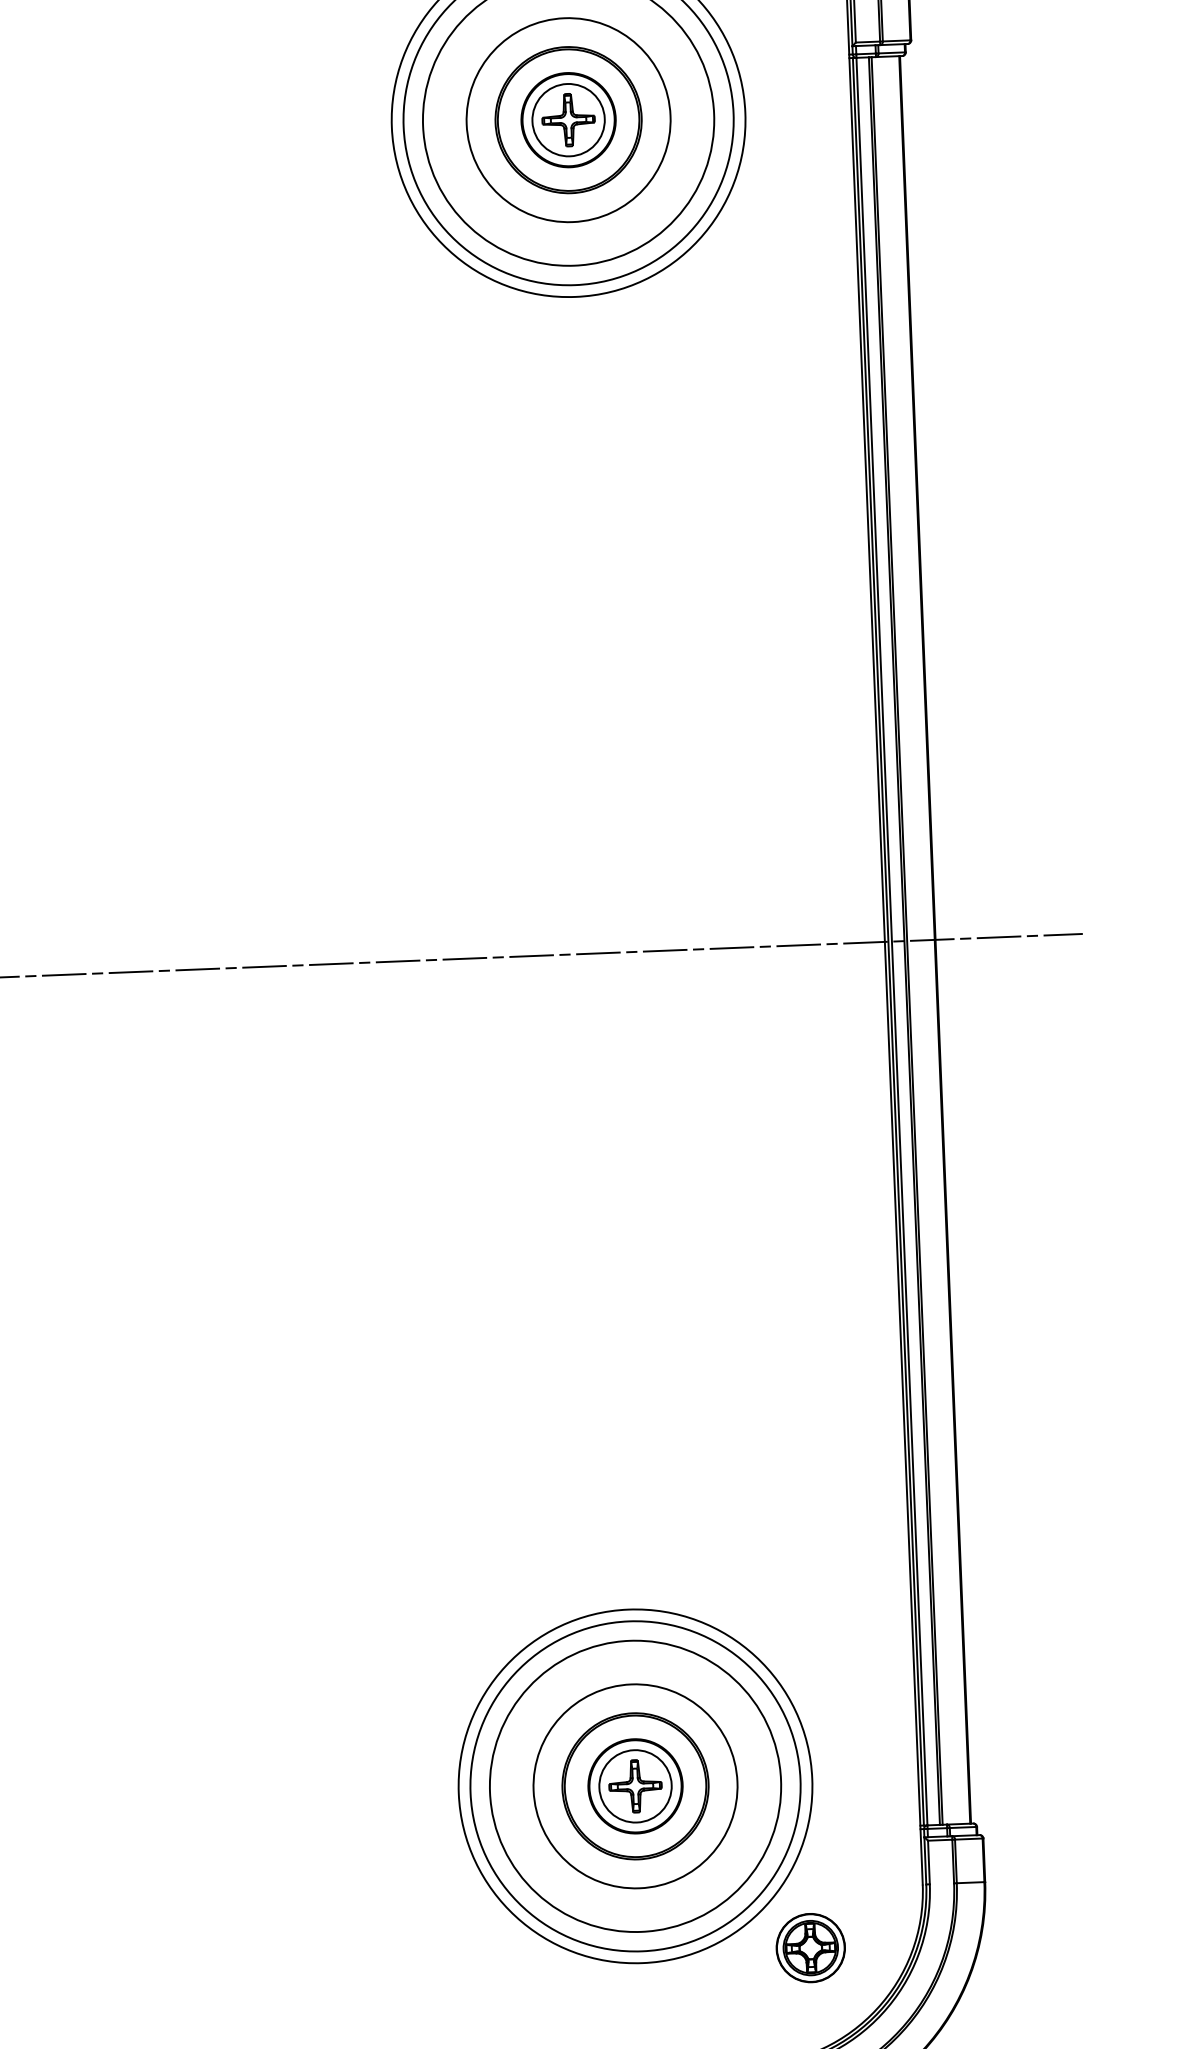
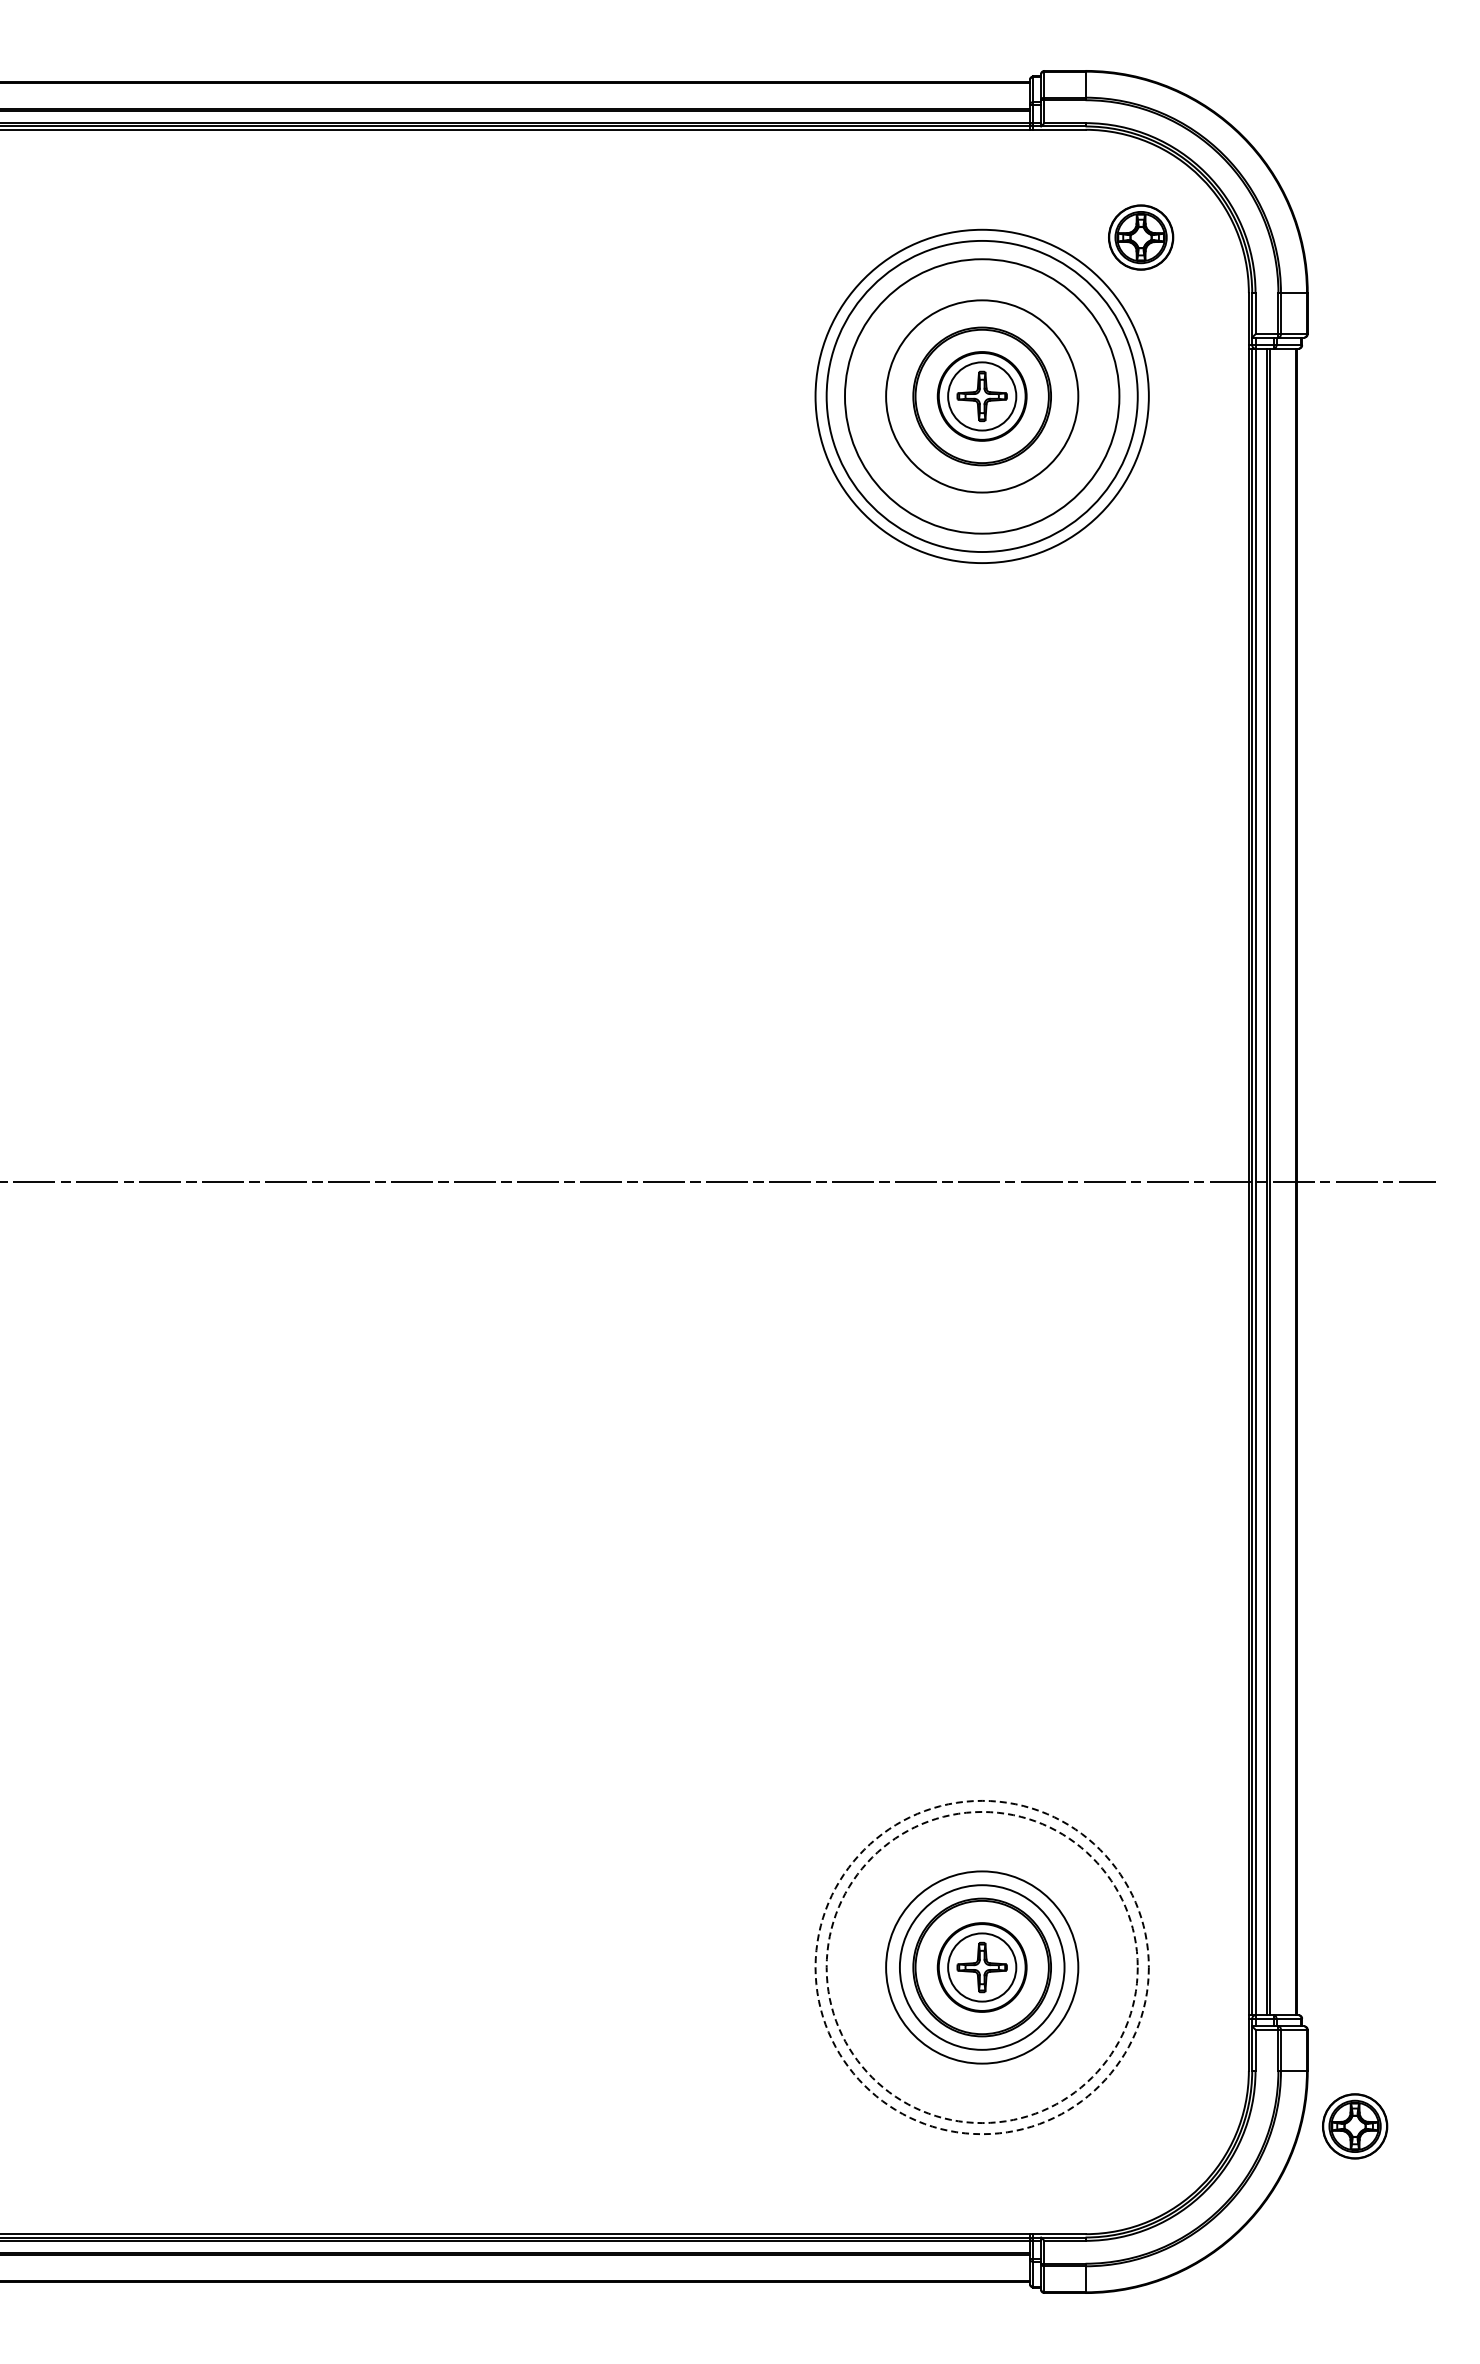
circle: (634, 1786) -> (981, 1967), size x0.6
circle: (634, 1786) -> (981, 1967), solid -> dashed
circle: (634, 1786) -> (981, 1967), solid -> dashed
part: (811, 1948) -> (1355, 2126), moved

